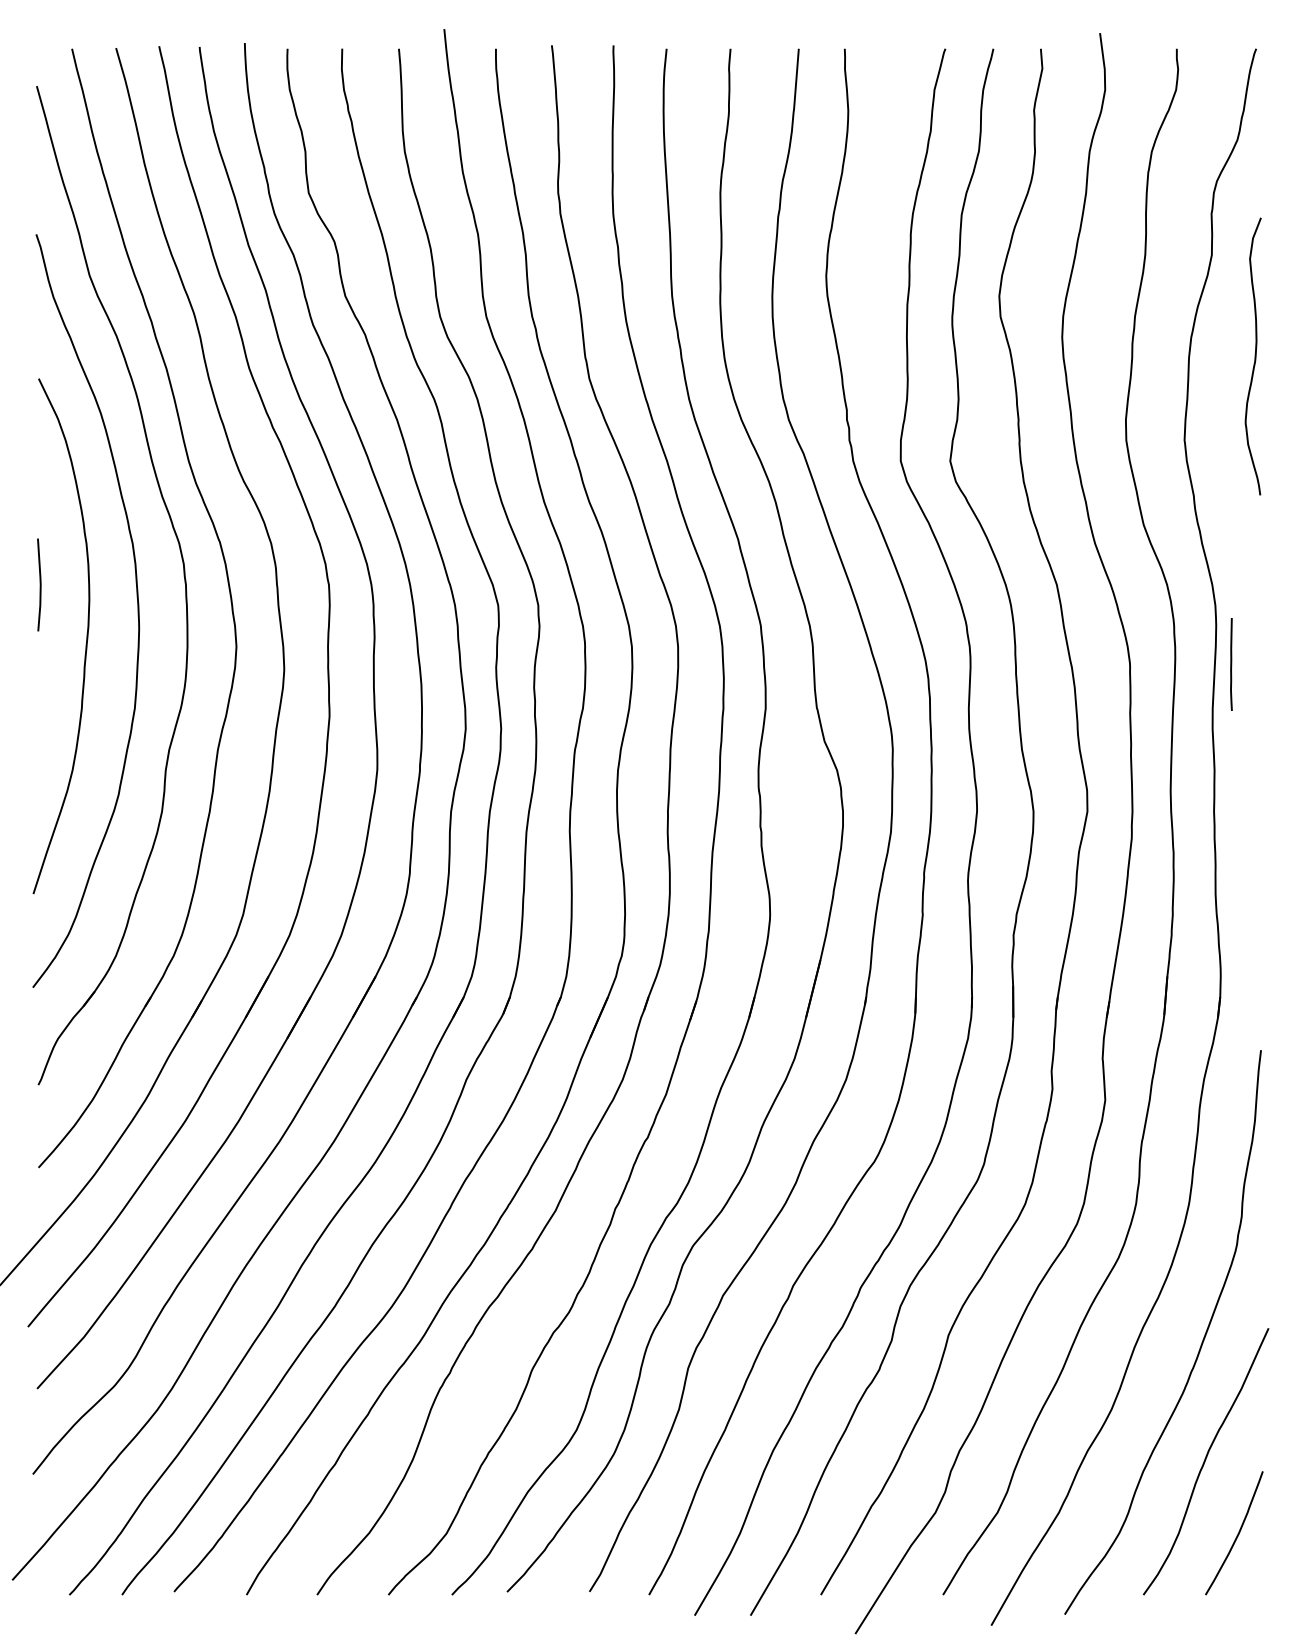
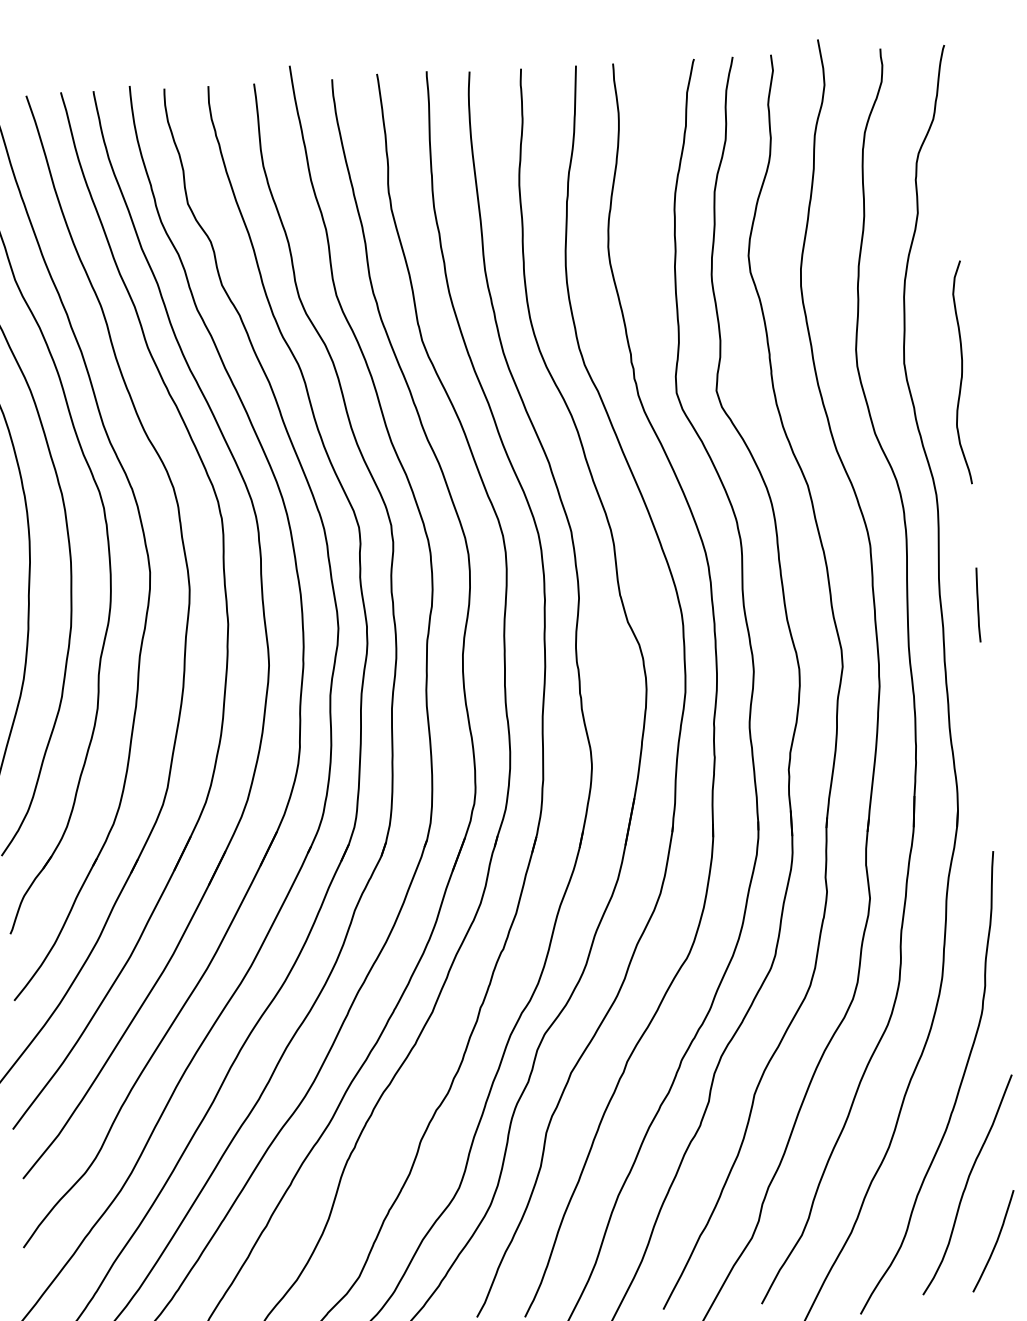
curve: (1254, 356) -> (961, 372), moved
line: (1231, 664) -> (978, 605), moved

